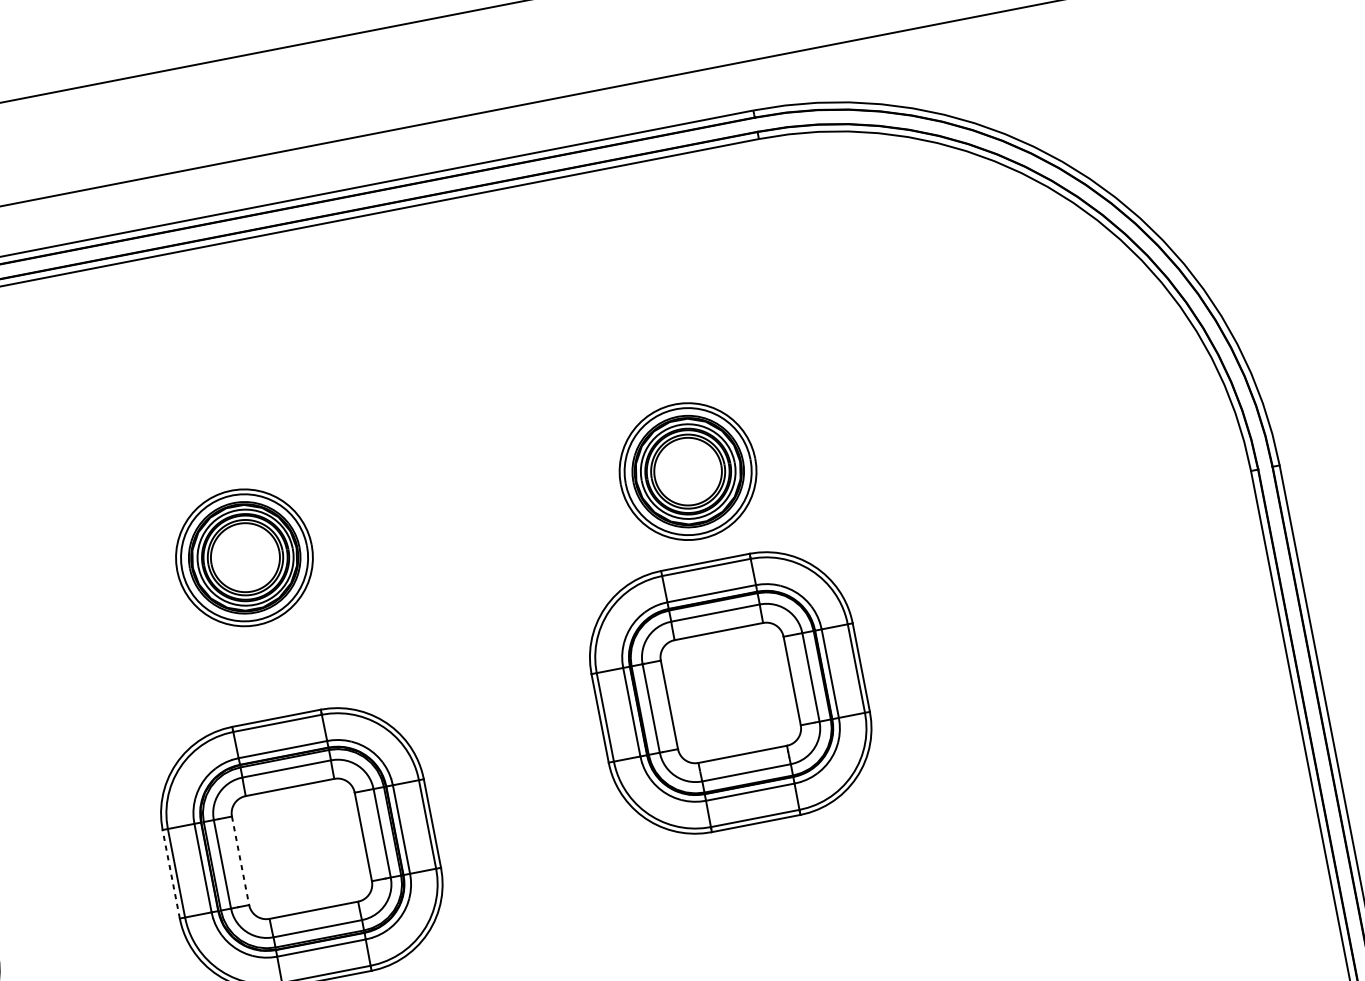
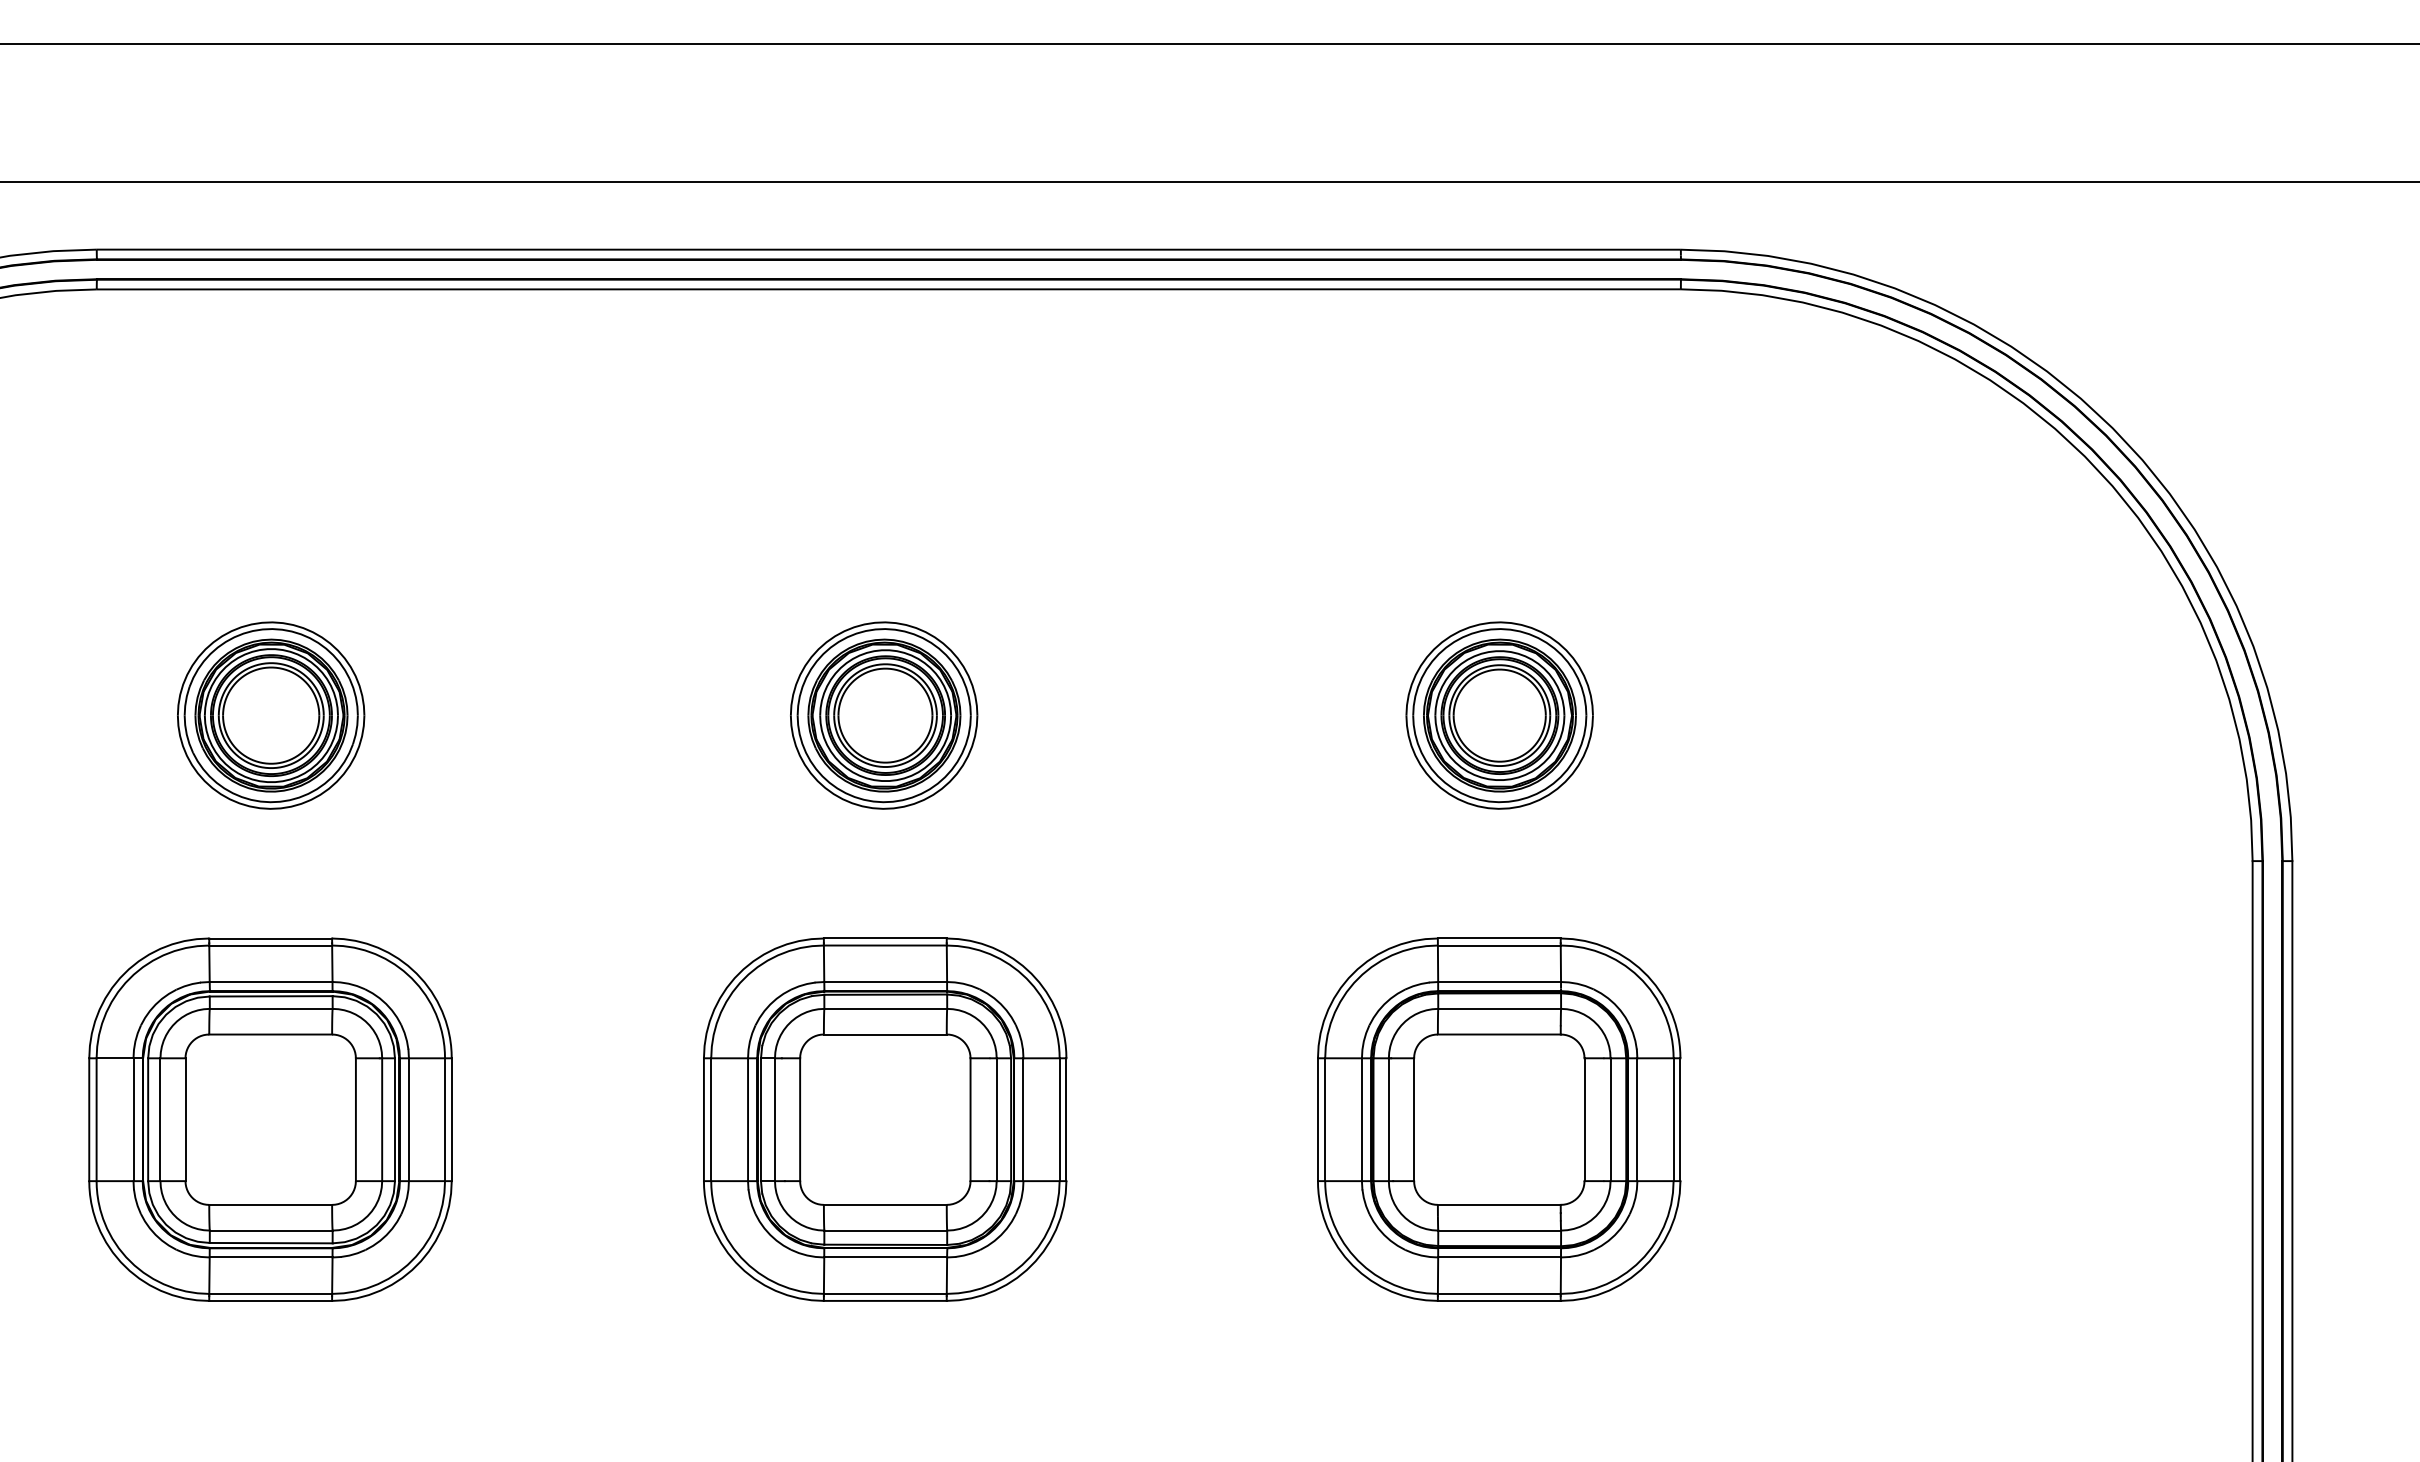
part: (730, 692) -> (1499, 1119), moved
line: (240, 861) -> (800, 1120), dashed -> solid
line: (170, 874) -> (703, 1119), dashed -> solid

